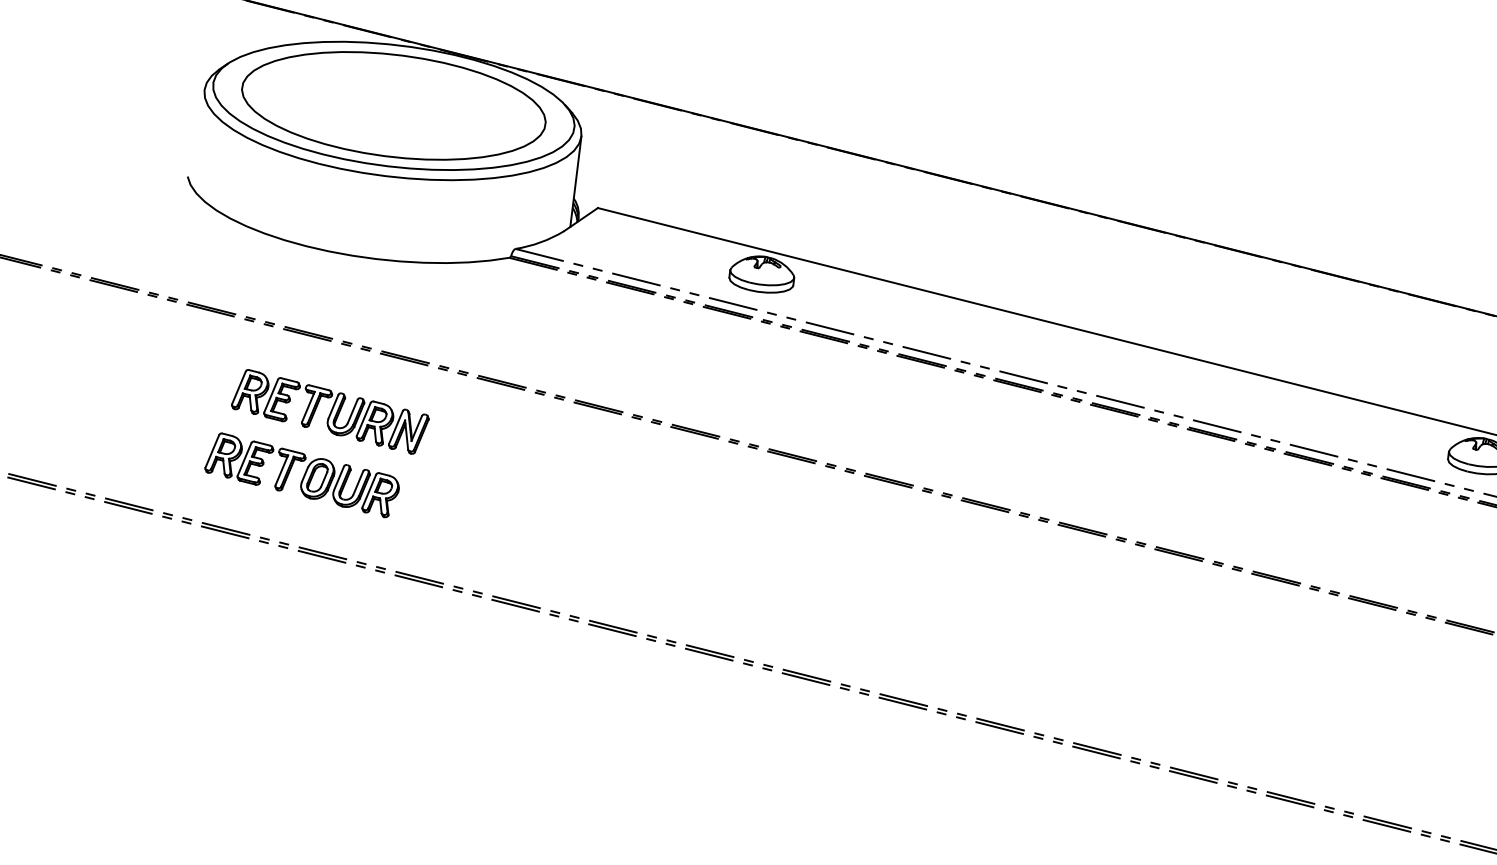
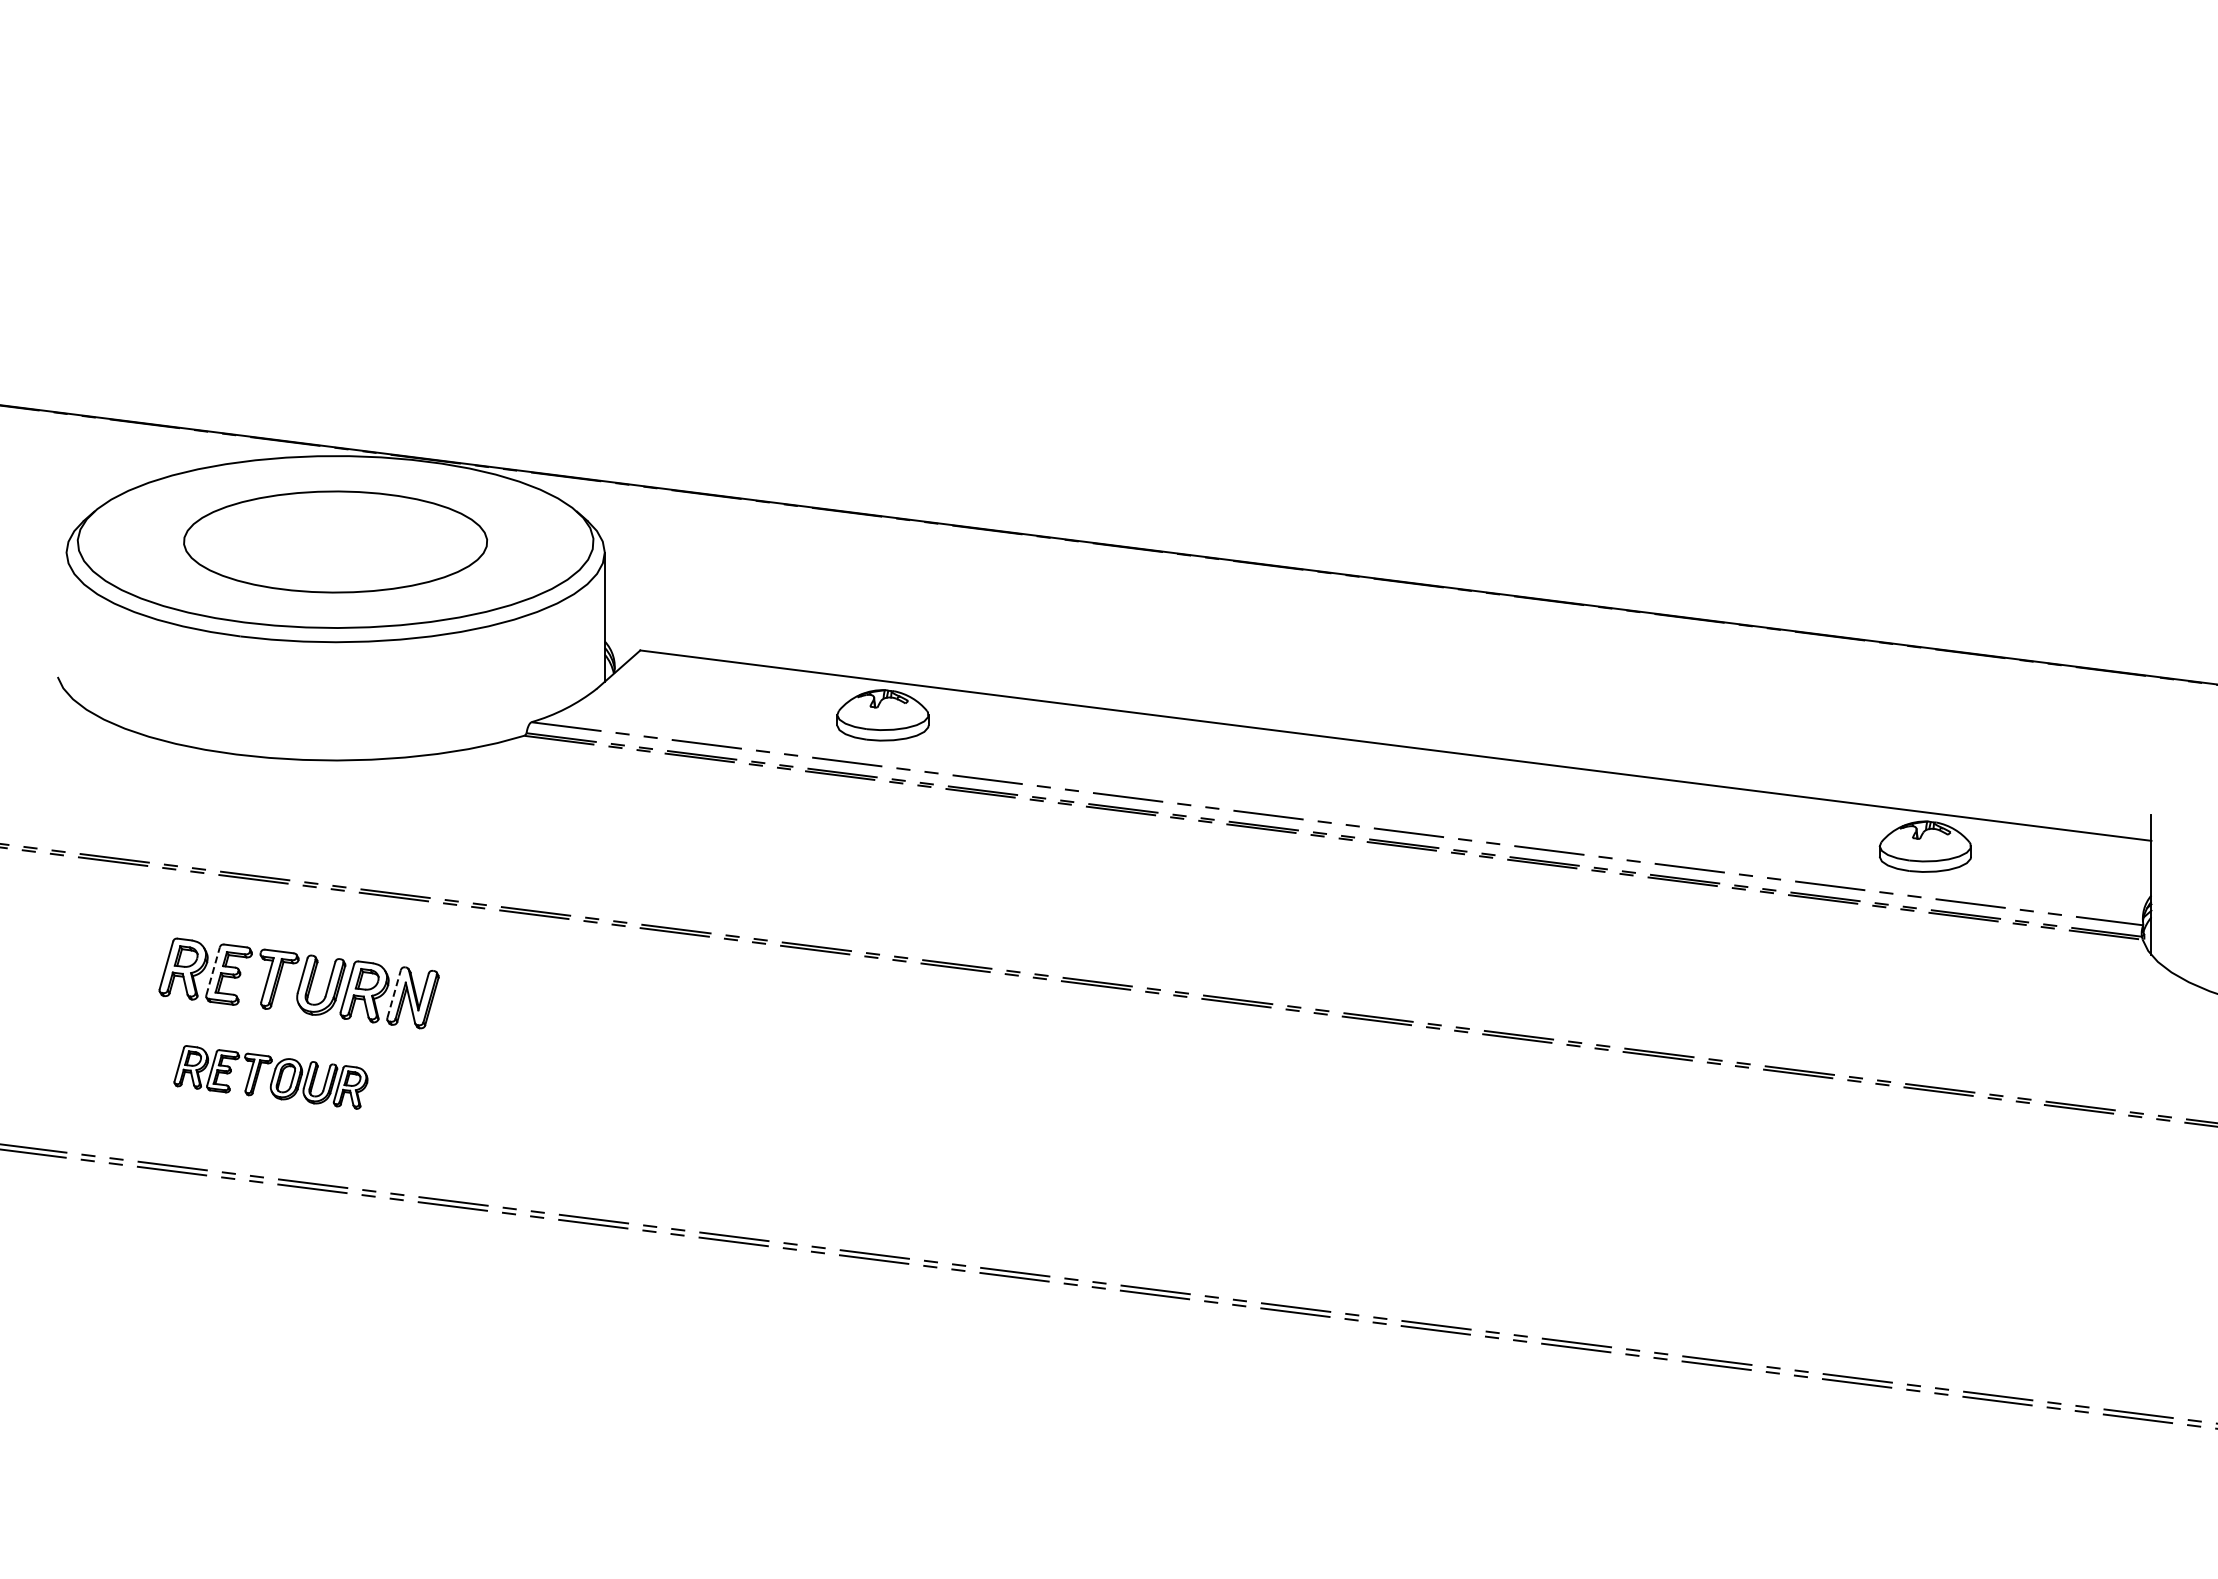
part: (393, 105) -> (335, 541), size x0.7
line: (271, 396) -> (213, 971), solid -> dashed
line: (396, 427) -> (394, 994), solid -> dashed
part: (302, 475) -> (270, 1077), size x0.7

